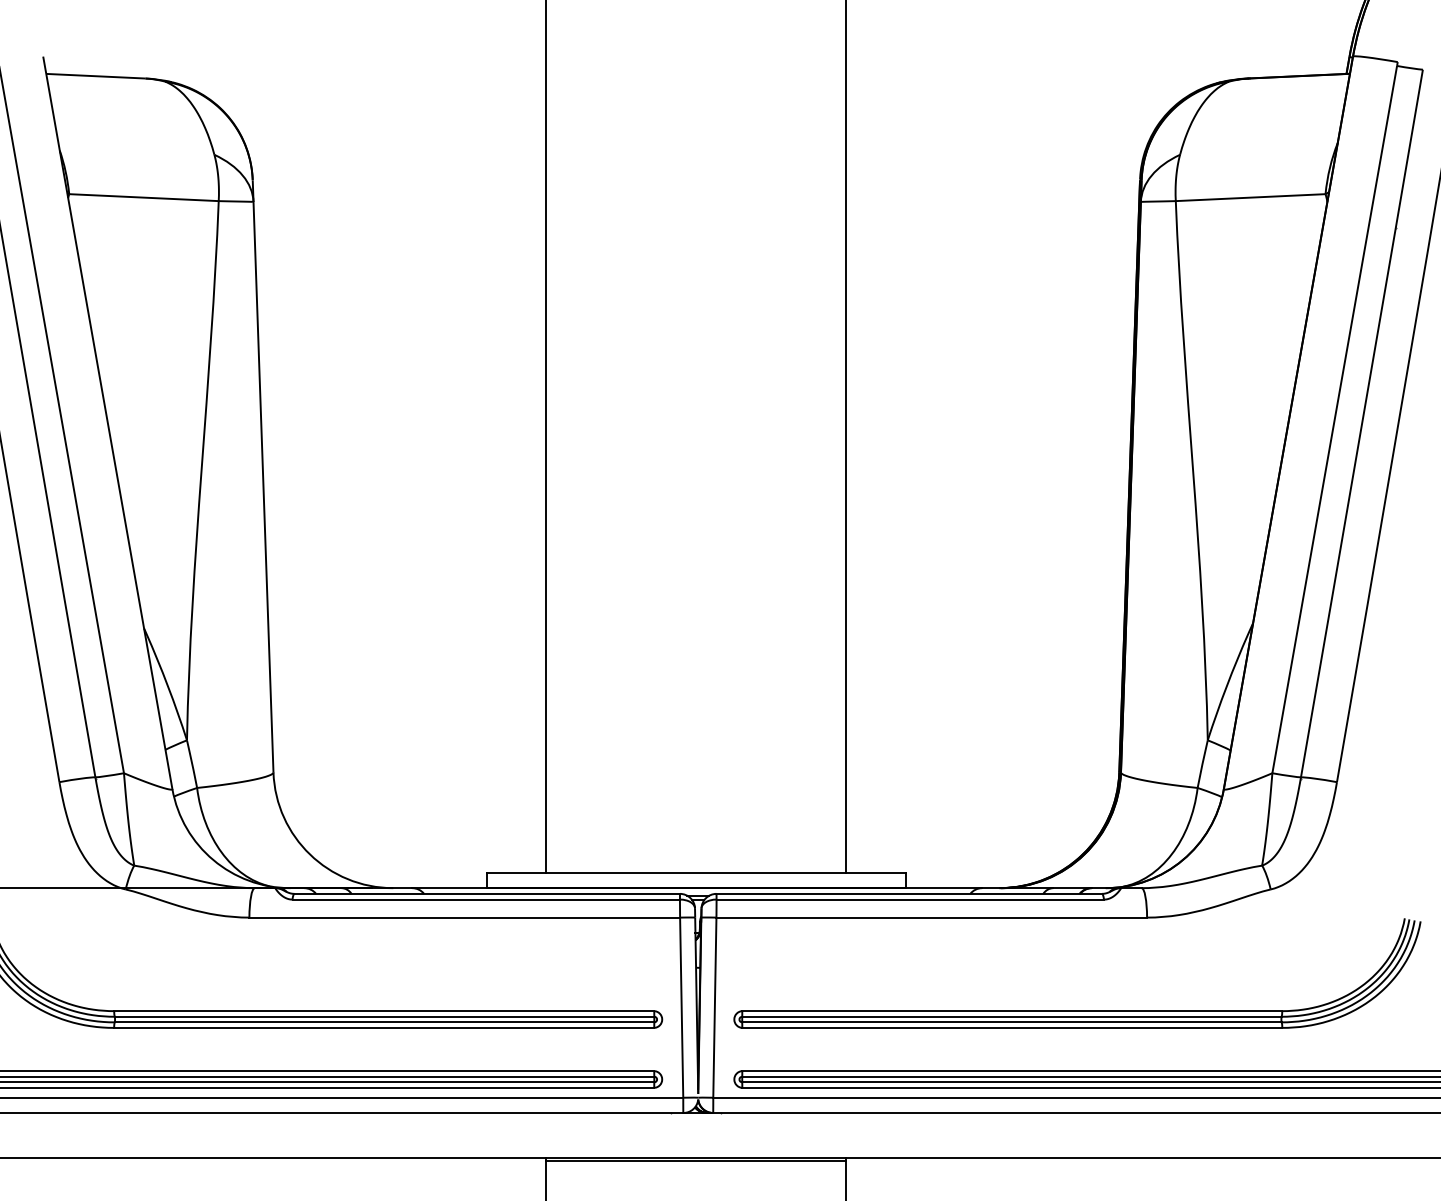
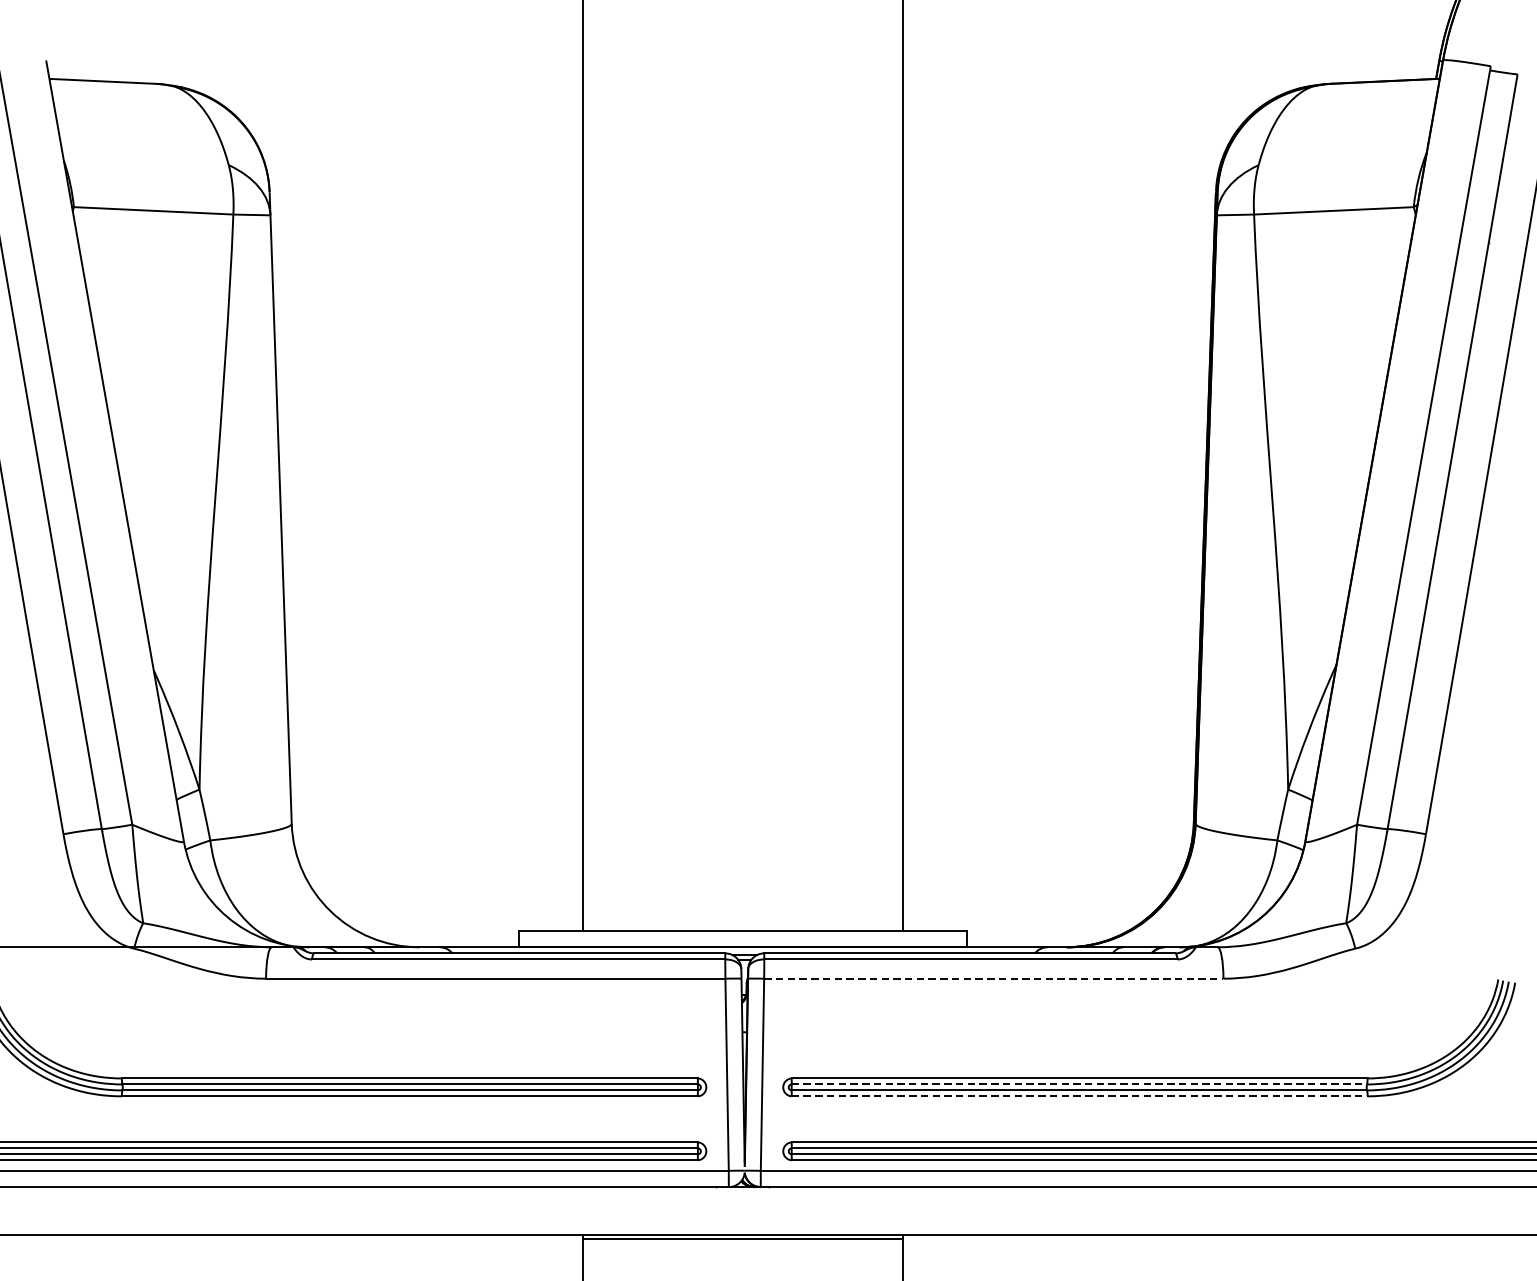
line: (932, 917) -> (994, 978), solid -> dashed
line: (1011, 1016) -> (1078, 1084), solid -> dashed
line: (1012, 1027) -> (1079, 1095), solid -> dashed

